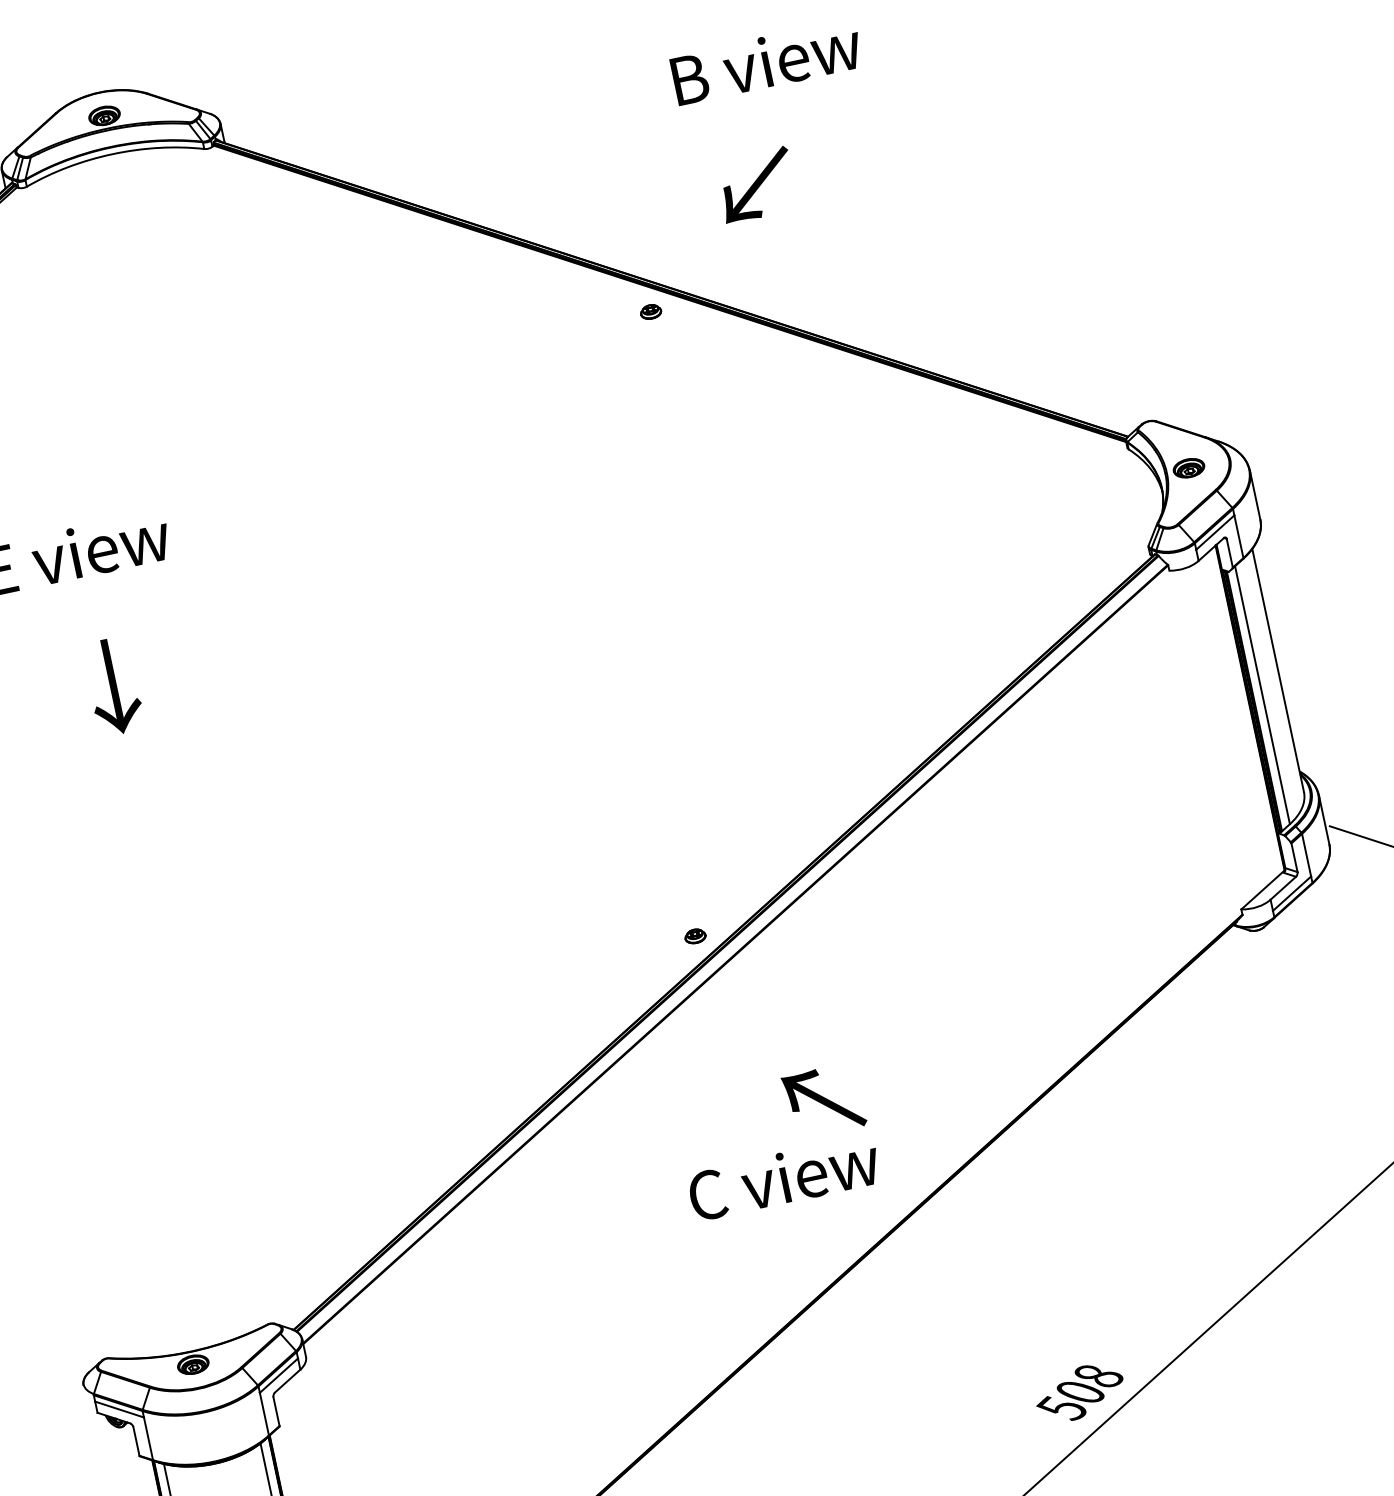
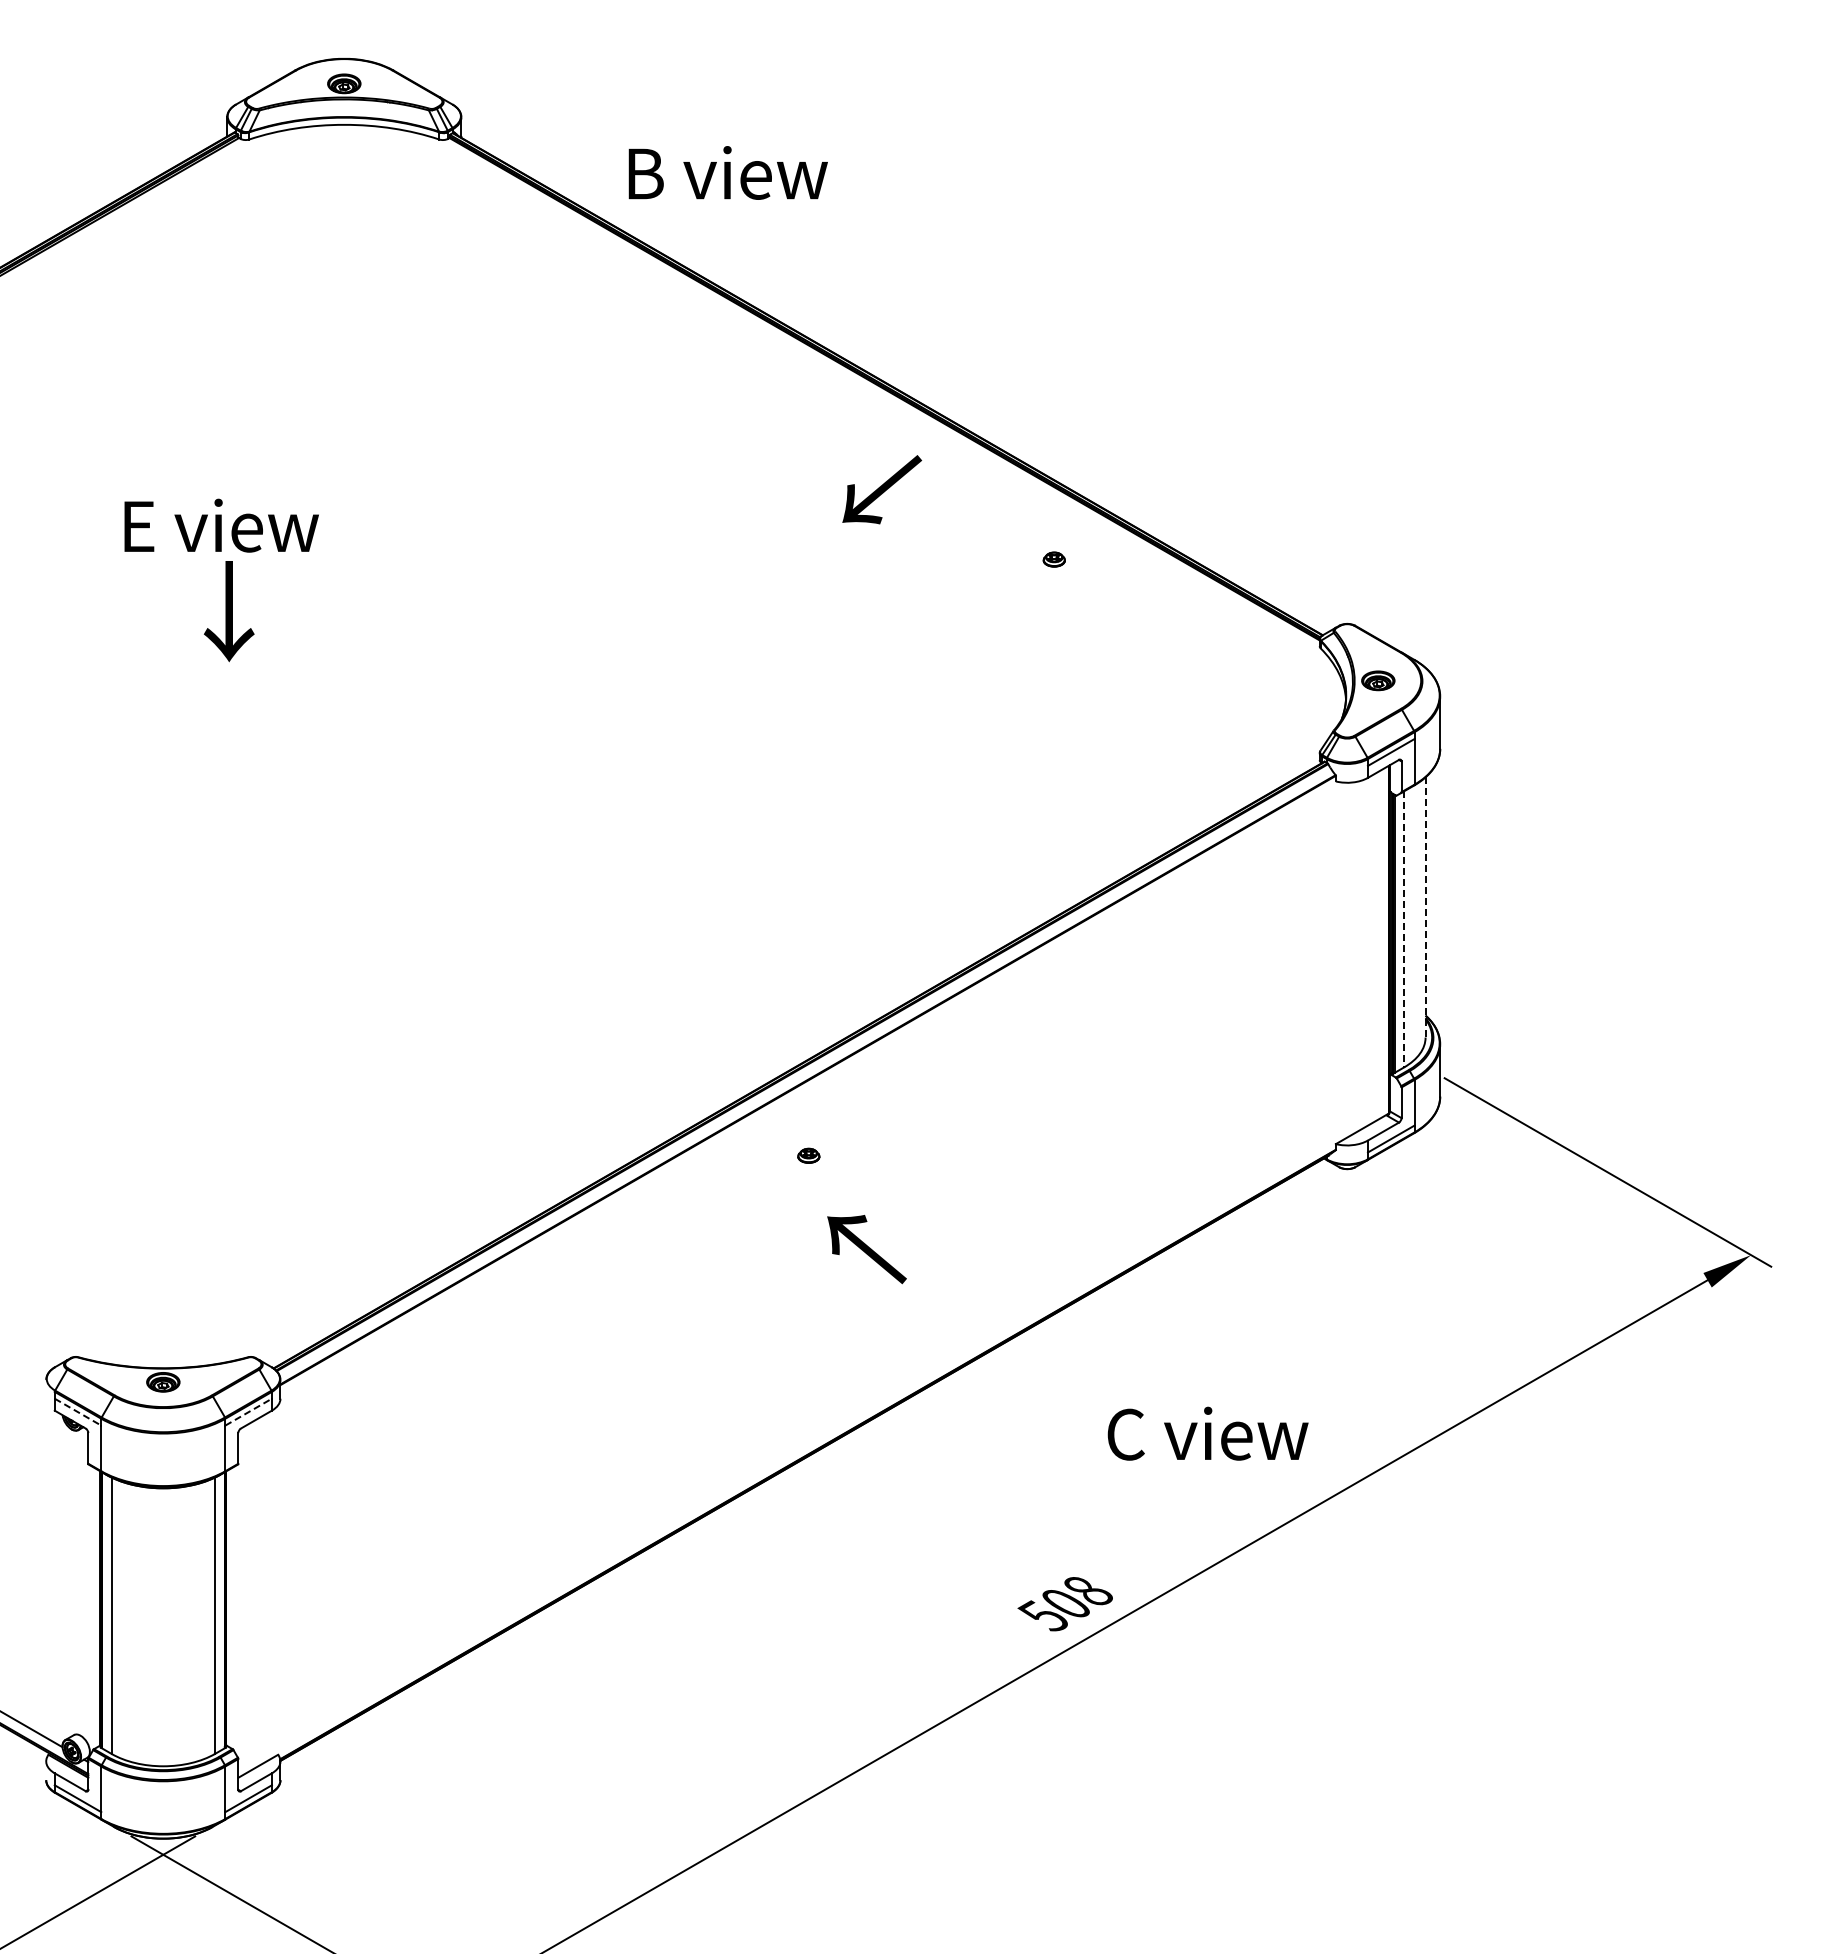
text: (765, 61) -> (727, 172), moved
text: (756, 184) -> (882, 489), moved
part: (650, 311) -> (1053, 559), moved
line: (1278, 670) -> (1425, 907), solid -> dashed
text: (113, 686) -> (229, 611), moved
line: (1262, 695) -> (1404, 929), solid -> dashed
part: (695, 936) -> (808, 1155), moved
text: (783, 1177) -> (1207, 1433), moved
line: (278, 1376) -> (248, 1412), solid -> dashed
line: (120, 1409) -> (78, 1412), solid -> dashed

